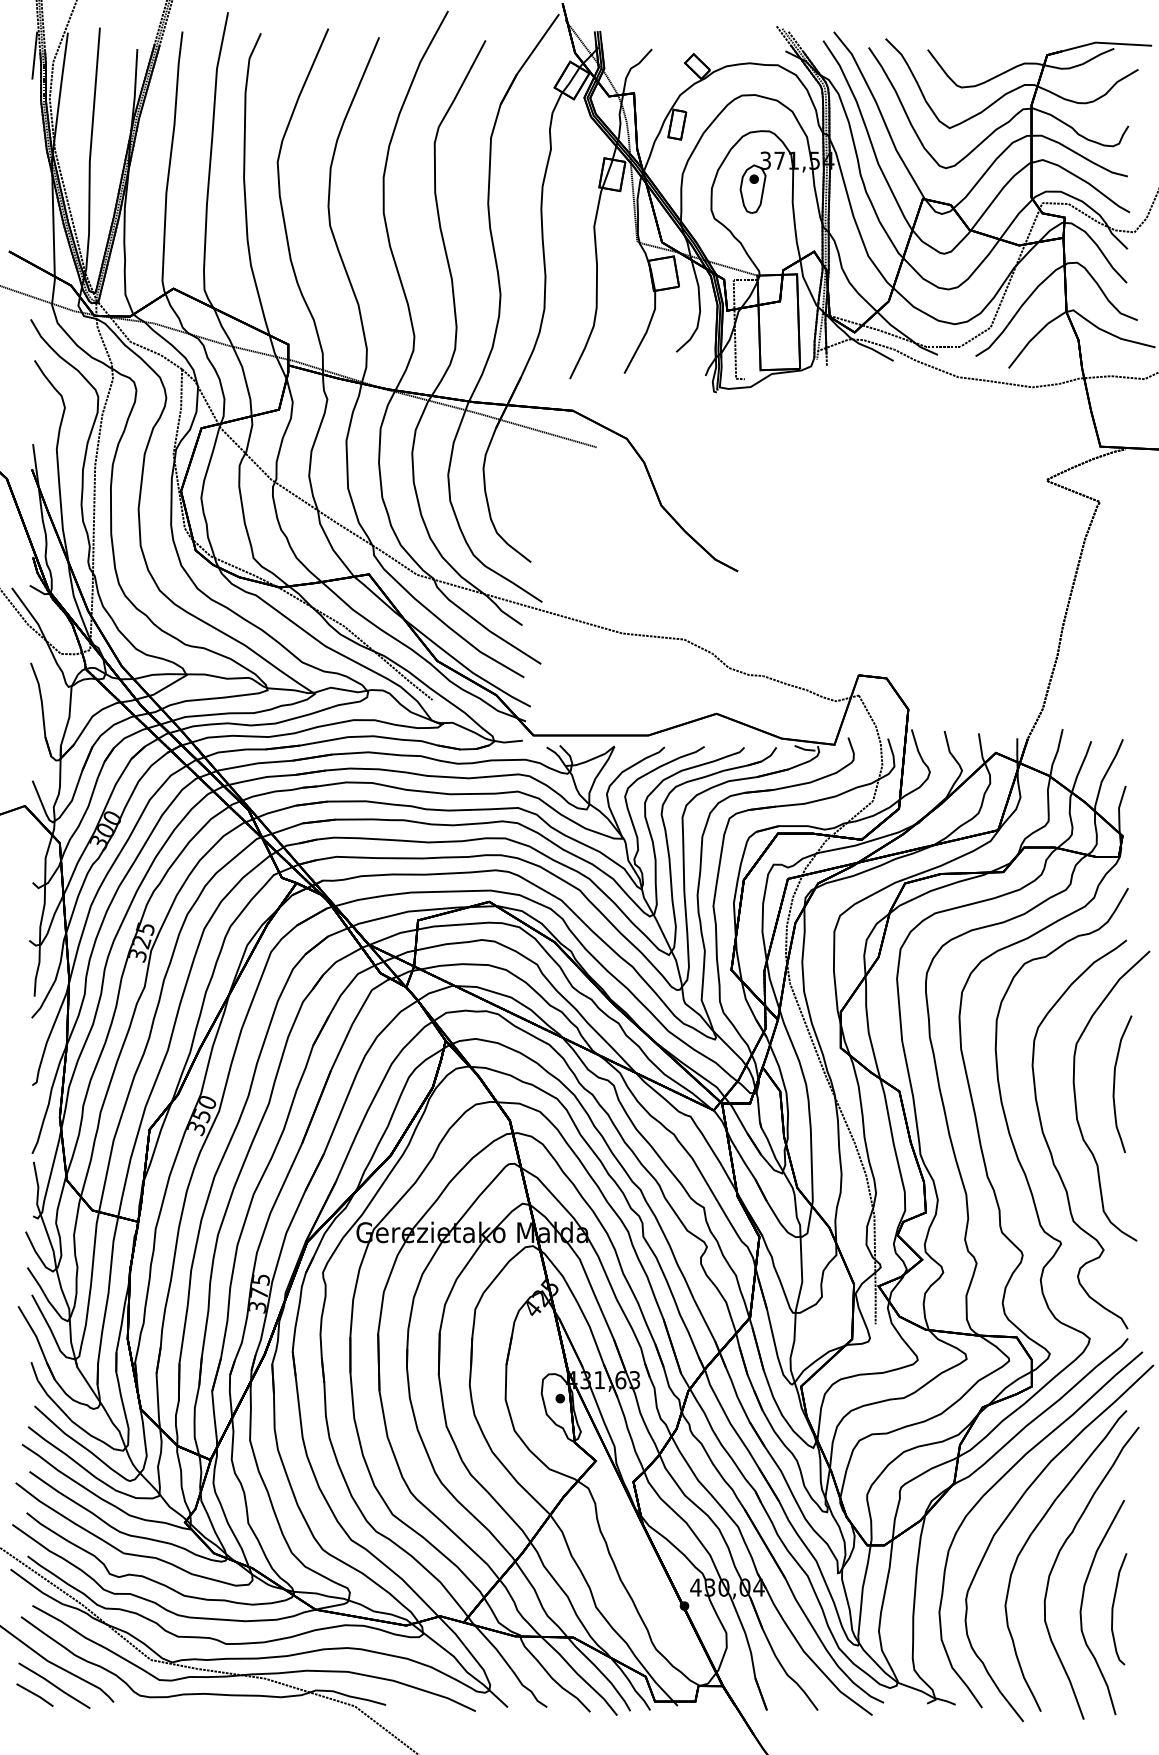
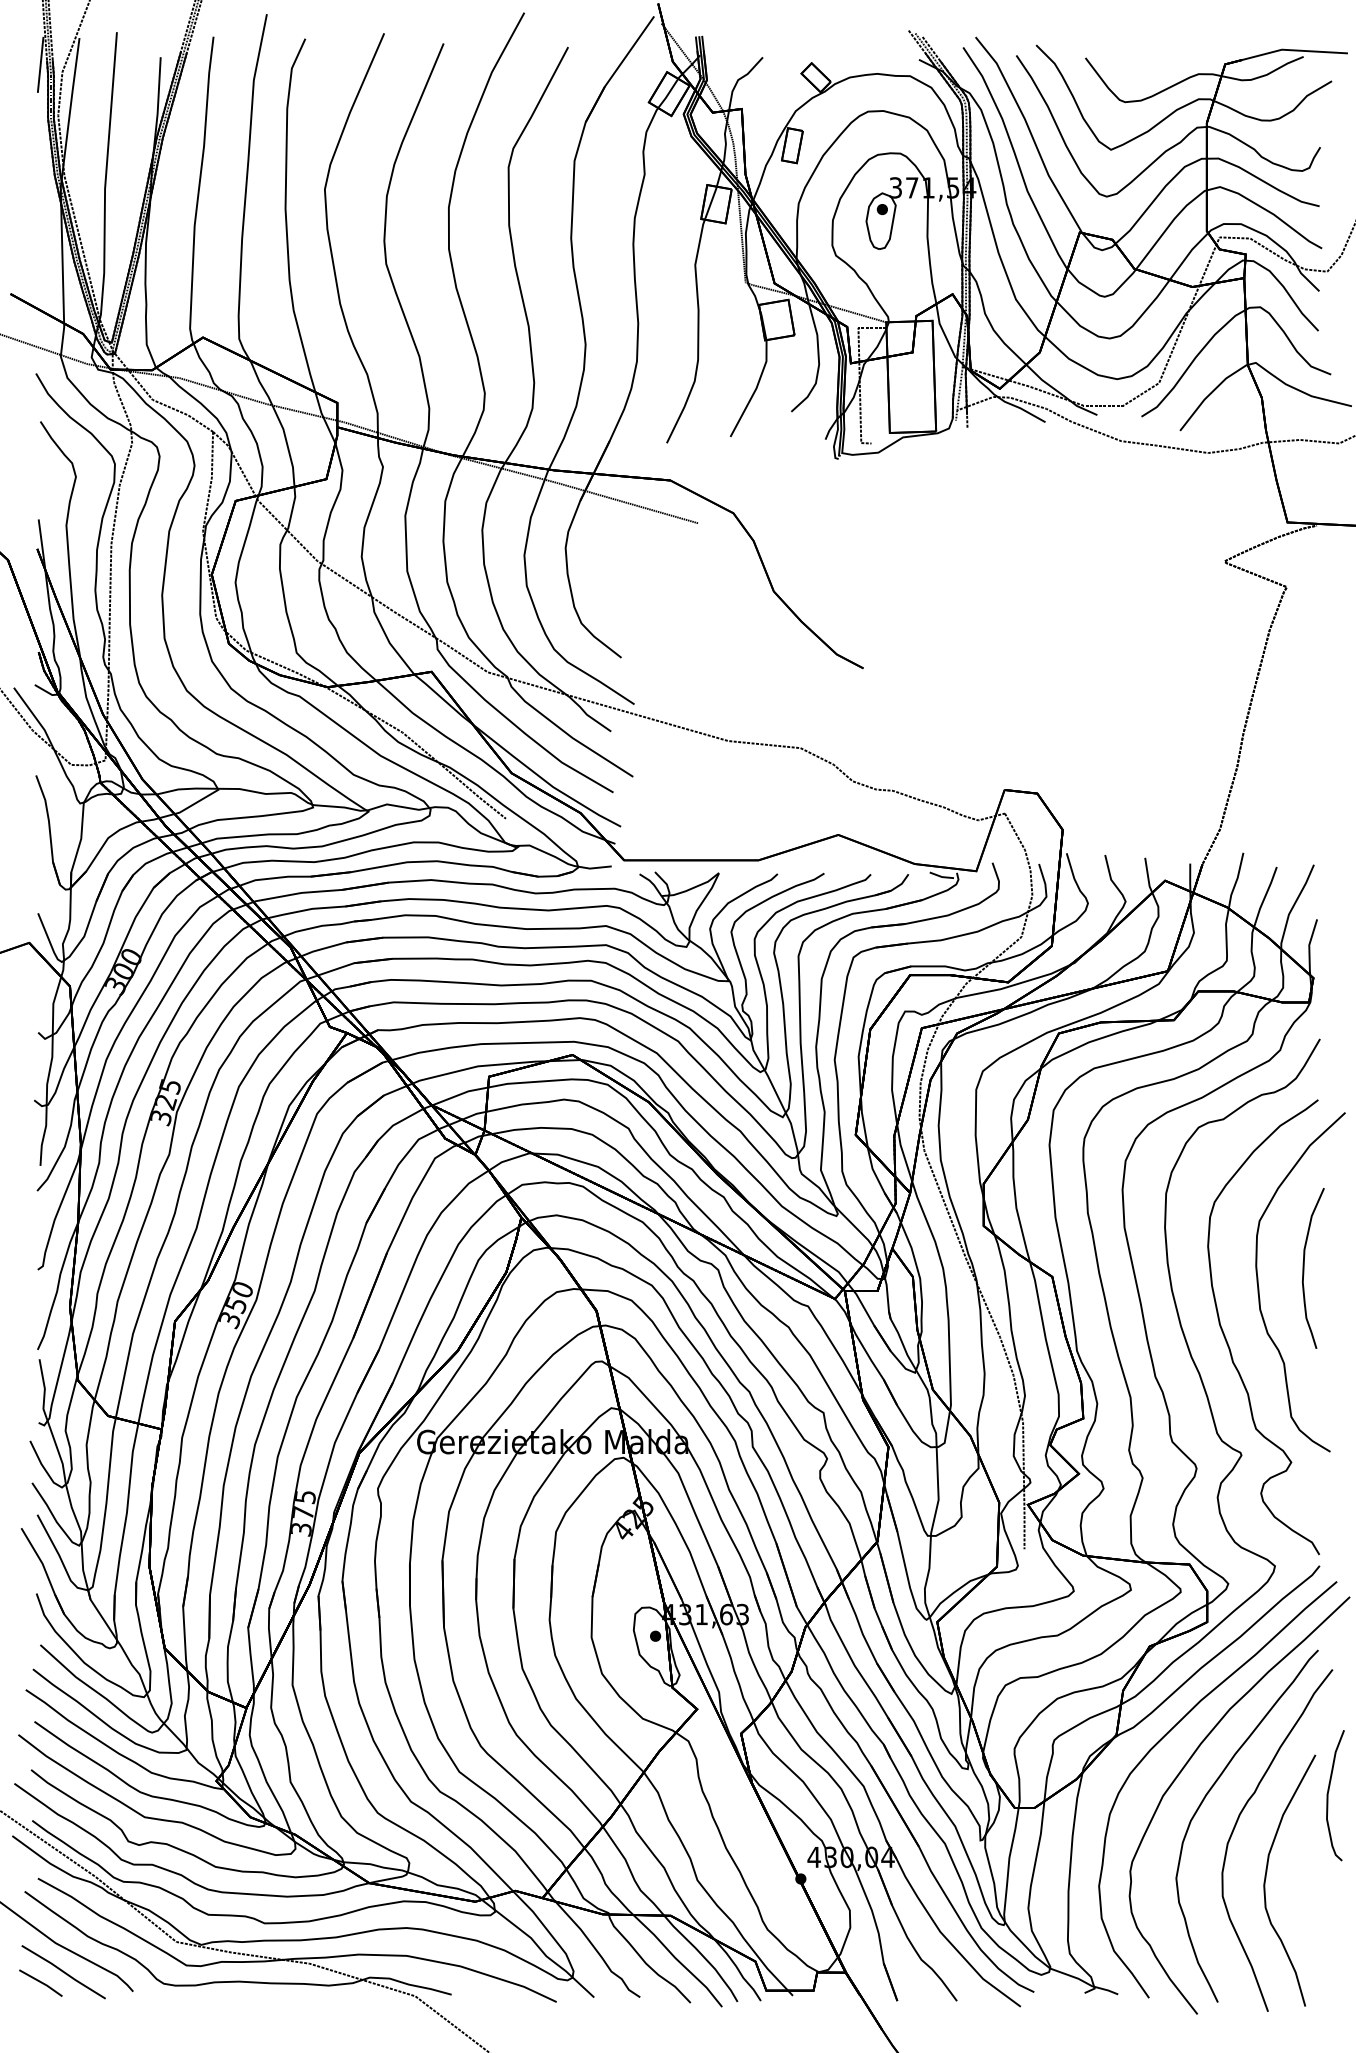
part: (1113, 1609) -> (1328, 1795), moved

